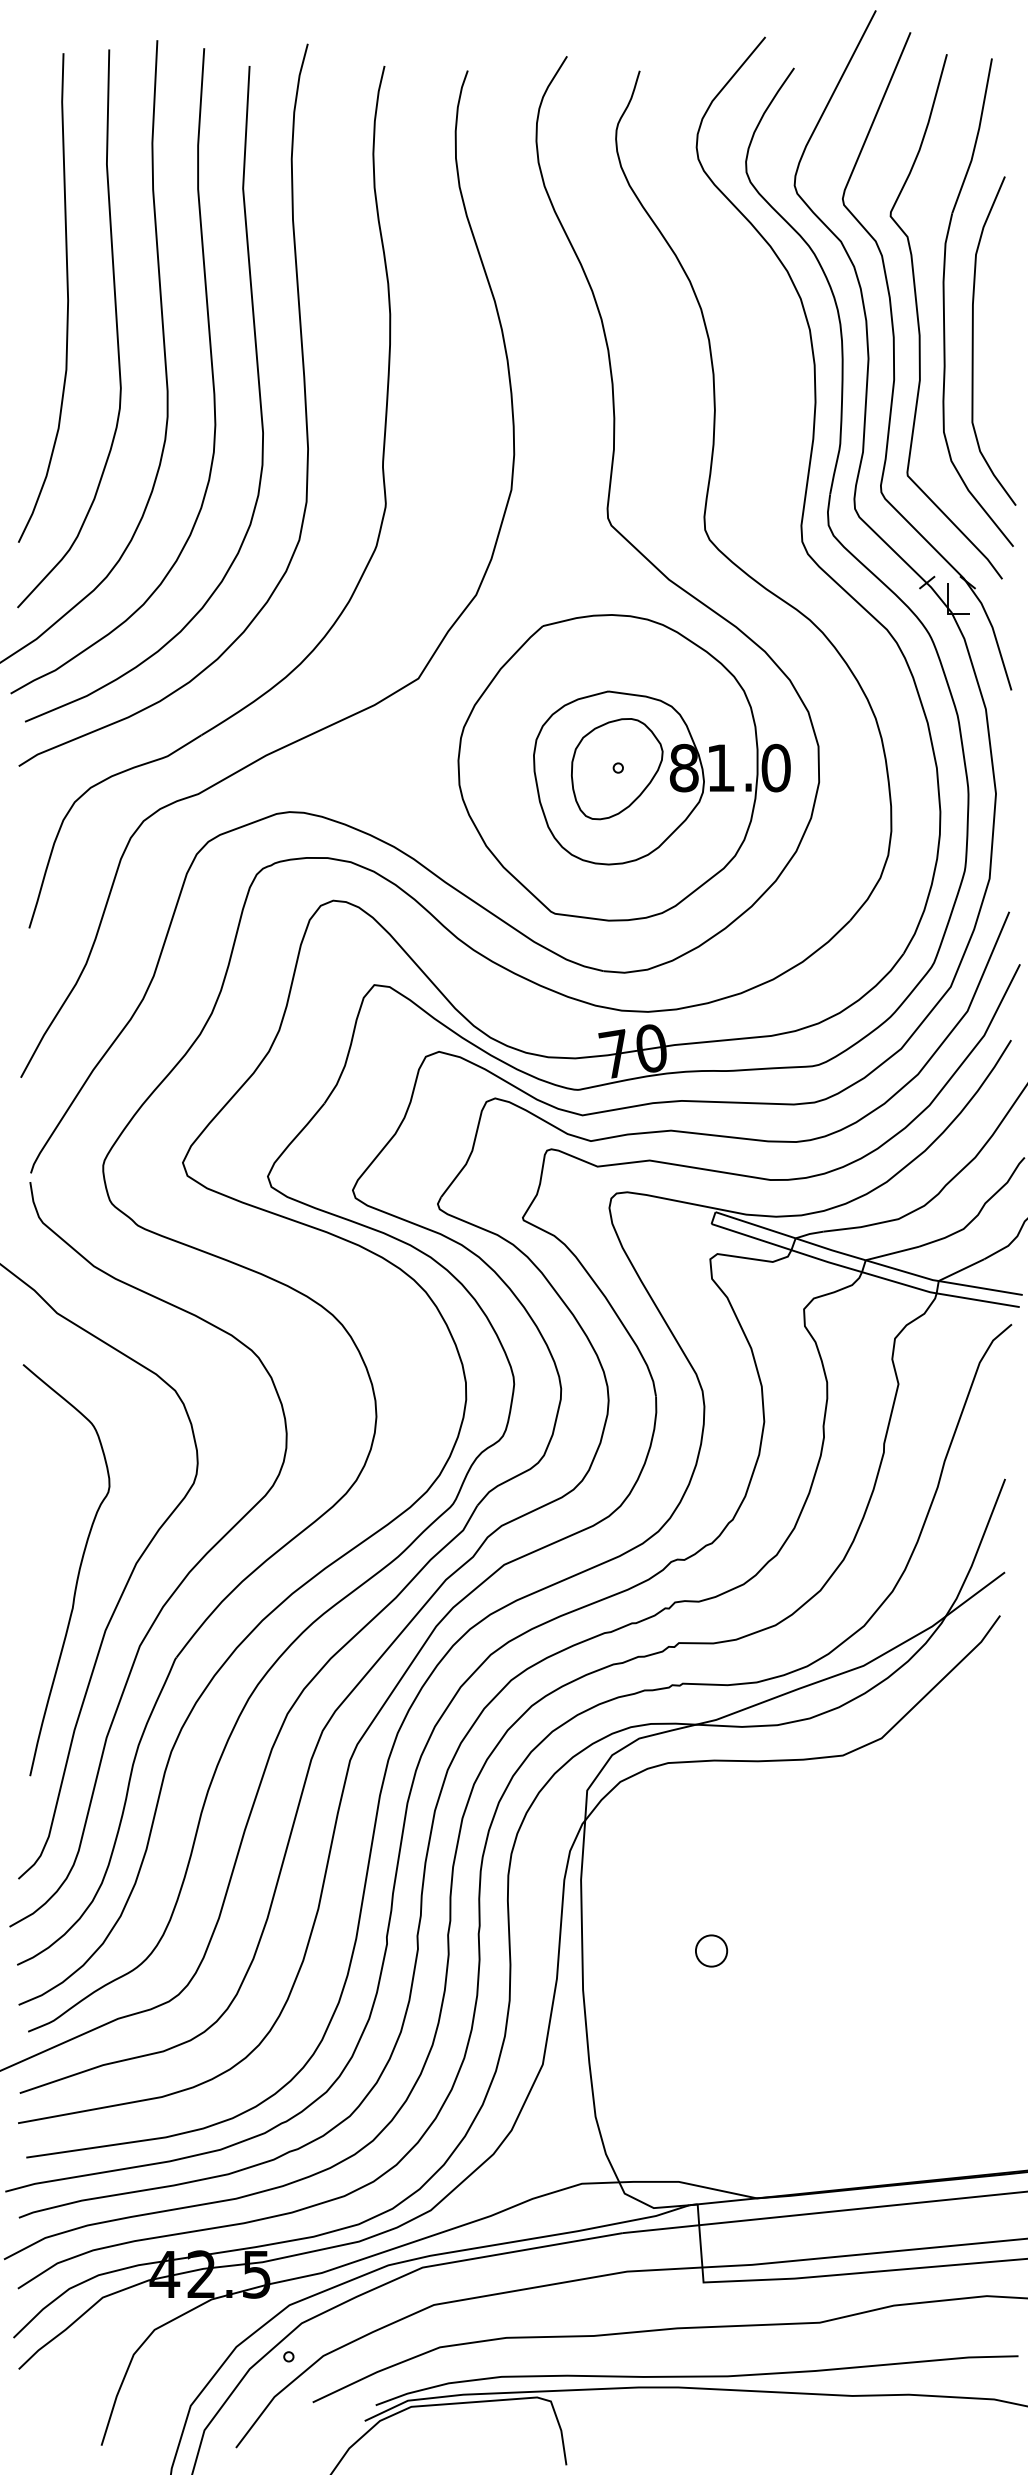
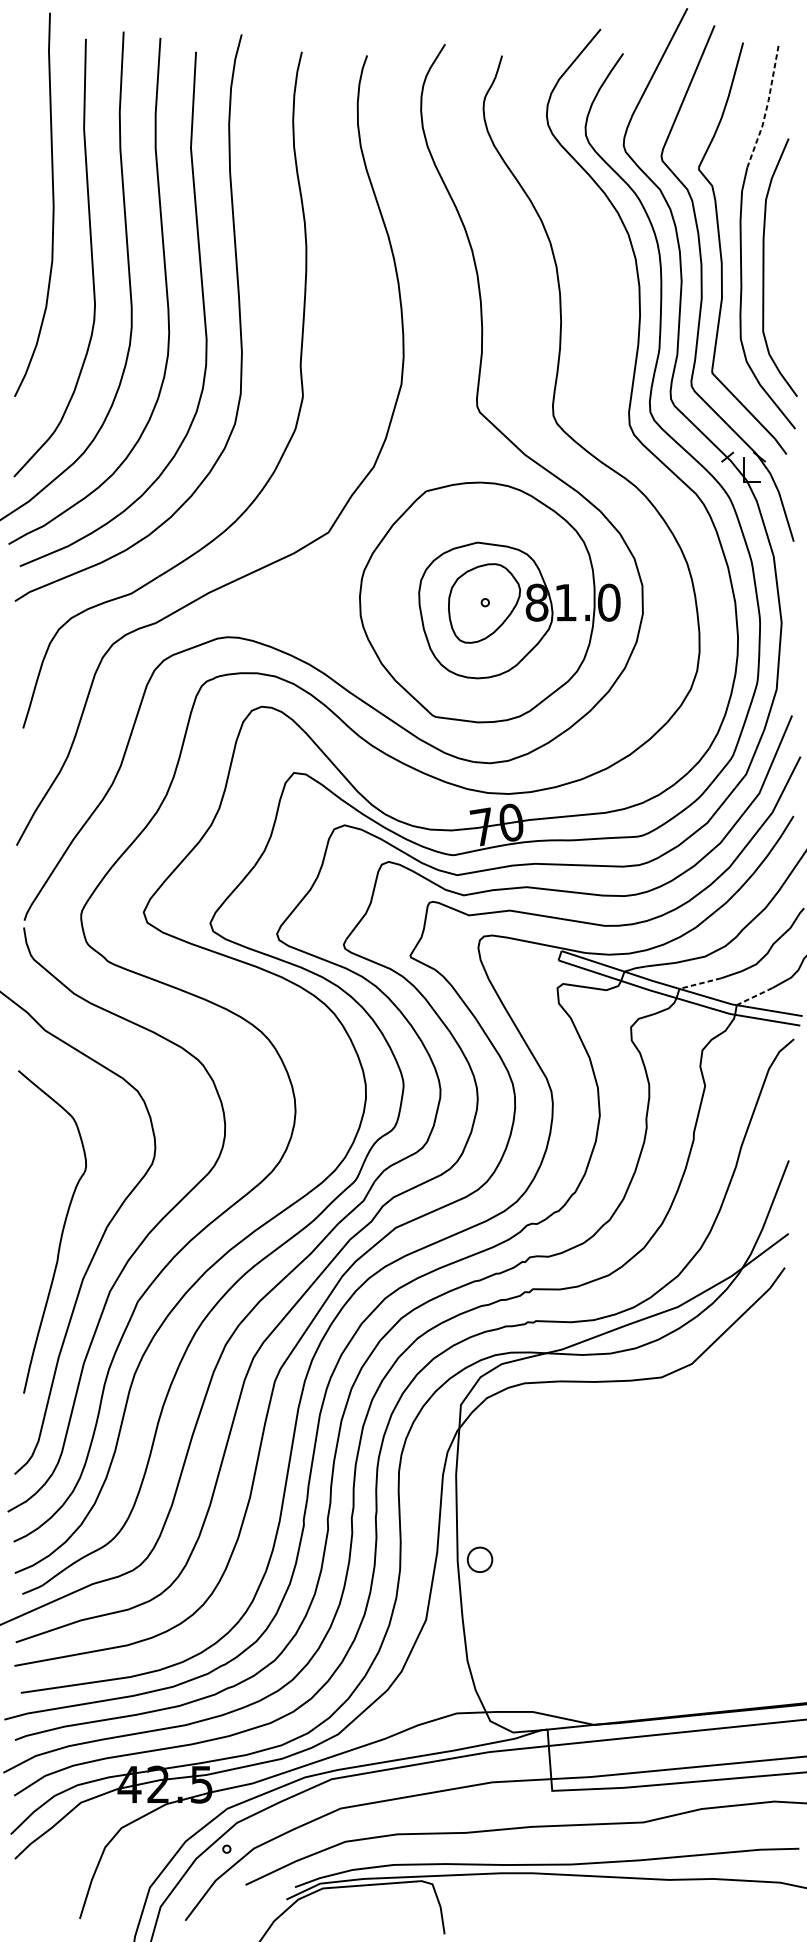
line: (976, 137) -> (766, 107), solid -> dashed
curve: (67, 297) -> (53, 204), moved
line: (891, 1253) -> (699, 983), solid -> dashed
line: (961, 1270) -> (754, 996), solid -> dashed
part: (711, 1950) -> (479, 1559), moved

